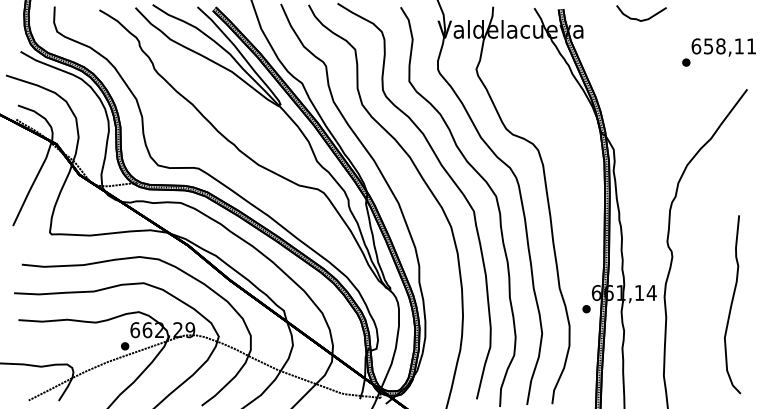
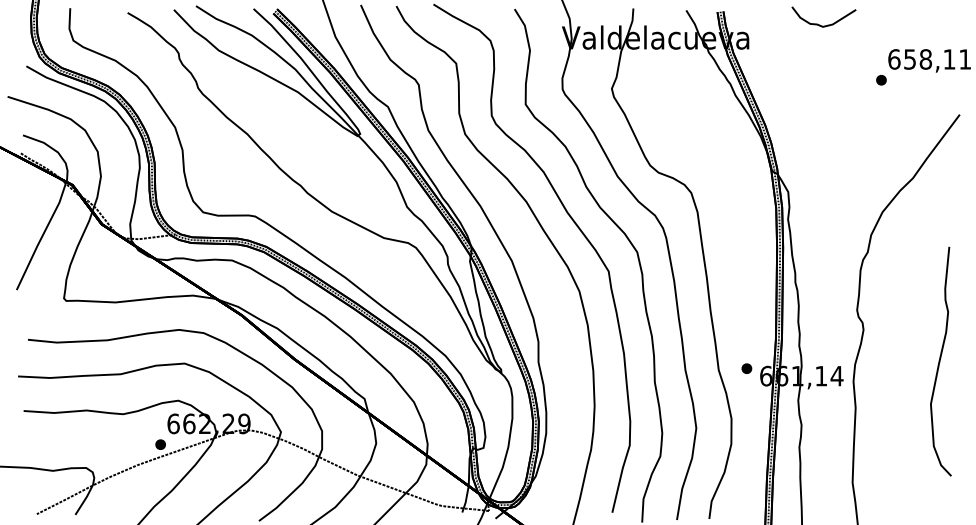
curve: (732, 304) -> (940, 361), moved
part: (586, 309) -> (746, 369), moved

